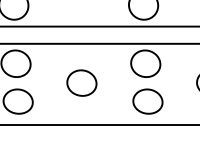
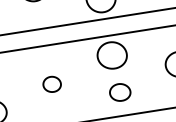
part: (81, 82) -> (51, 83), size x0.6
part: (147, 101) -> (119, 92), size x0.7

